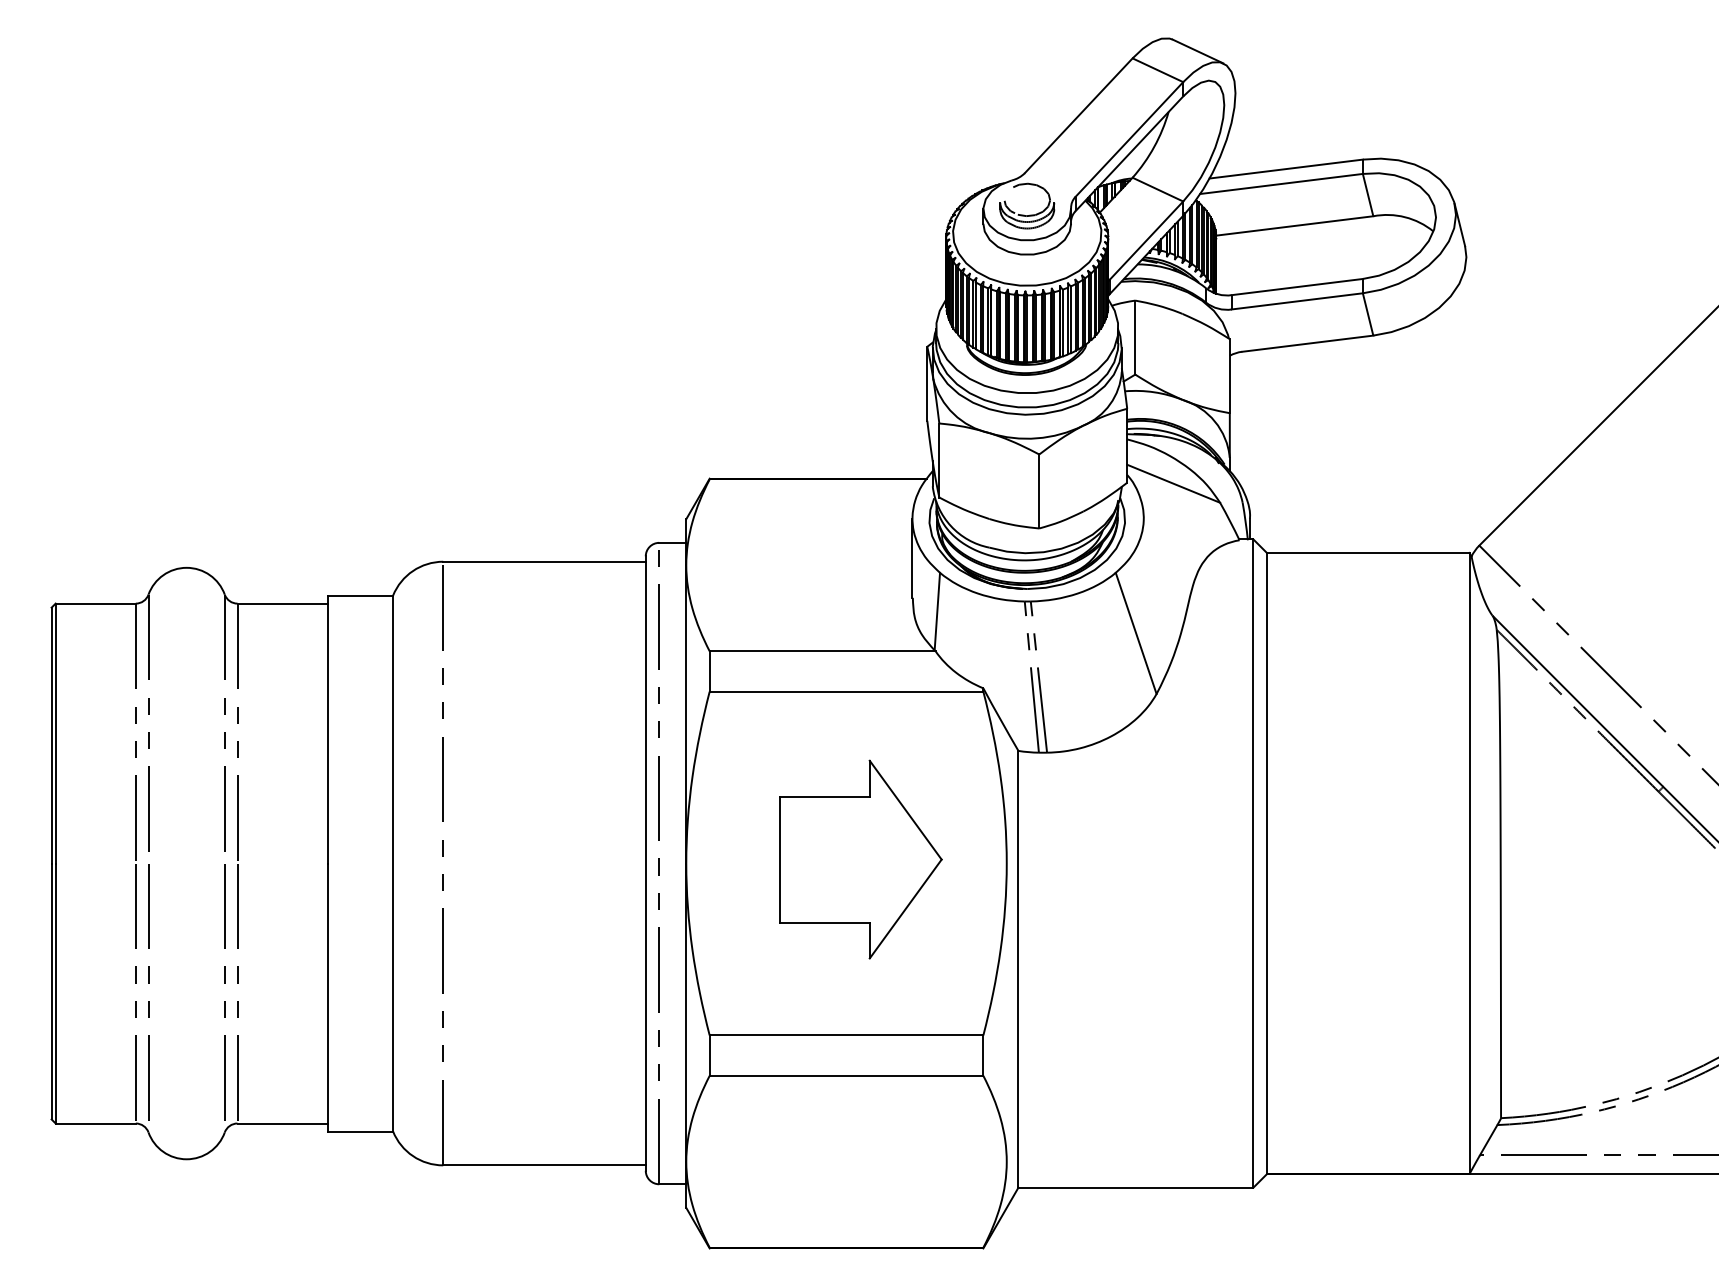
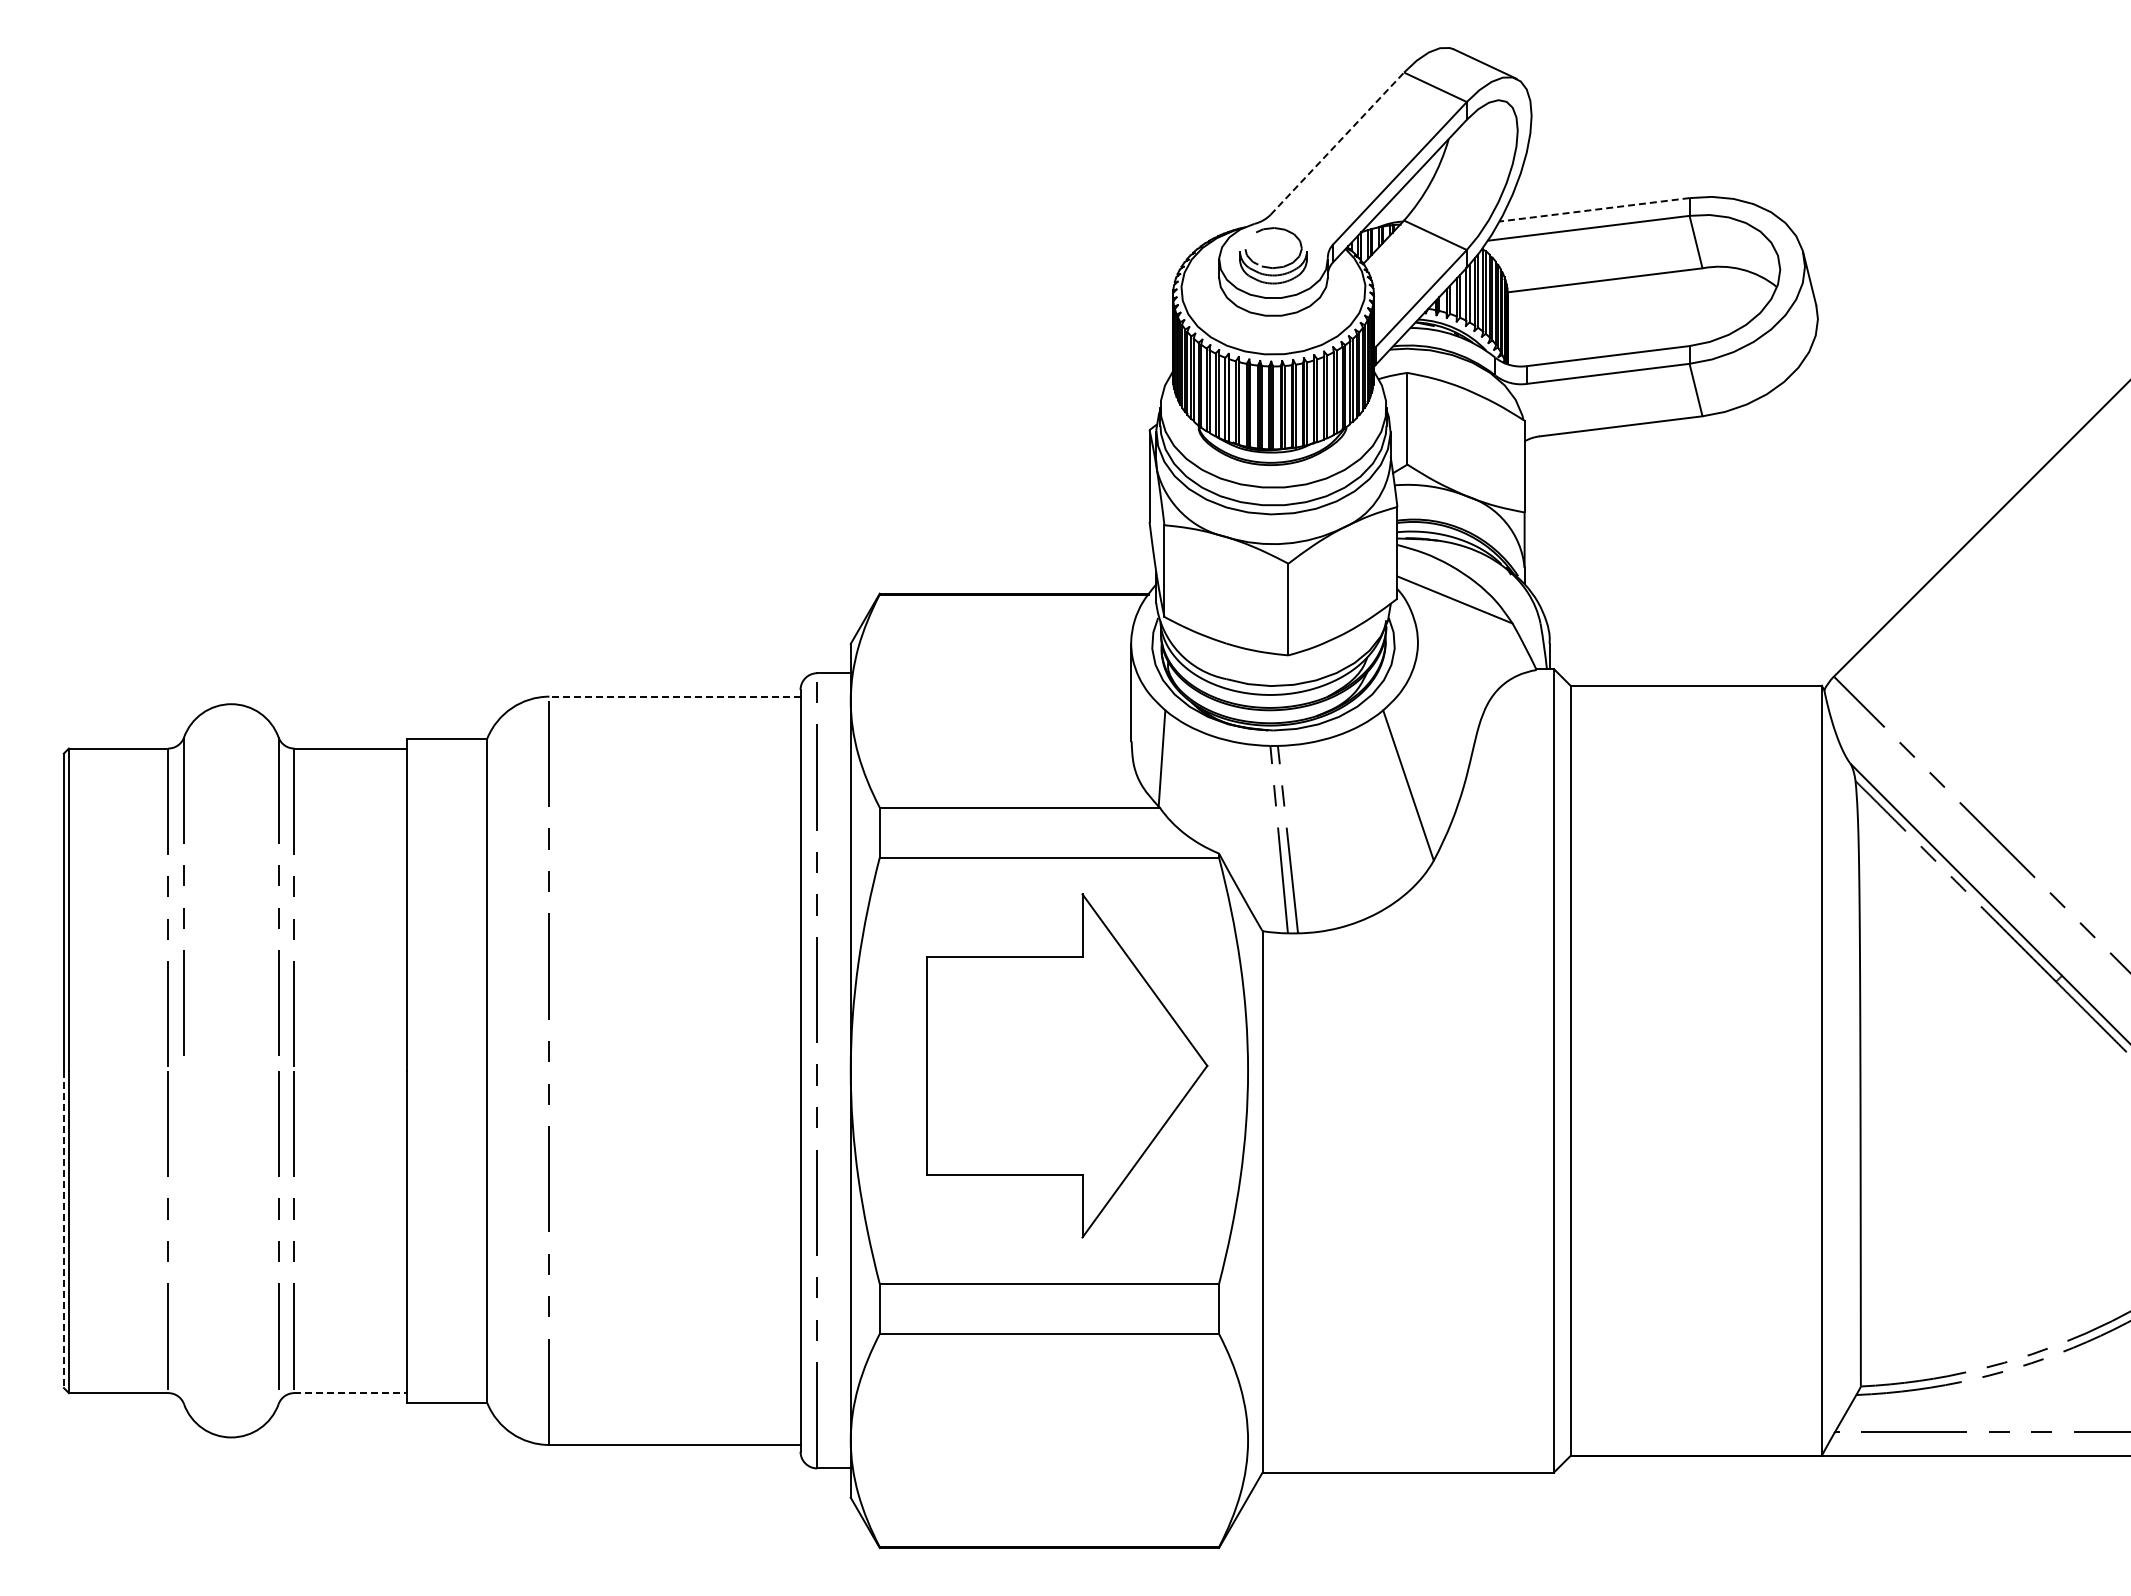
line: (1078, 115) -> (1337, 143), solid -> dashed
line: (1286, 168) -> (1594, 209), solid -> dashed
line: (544, 561) -> (674, 696), solid -> dashed
part: (861, 859) -> (1067, 1065), size x1.4
line: (148, 983) -> (183, 1219), removed
line: (51, 991) -> (63, 1229), solid -> dashed
line: (283, 1123) -> (351, 1393), solid -> dashed

